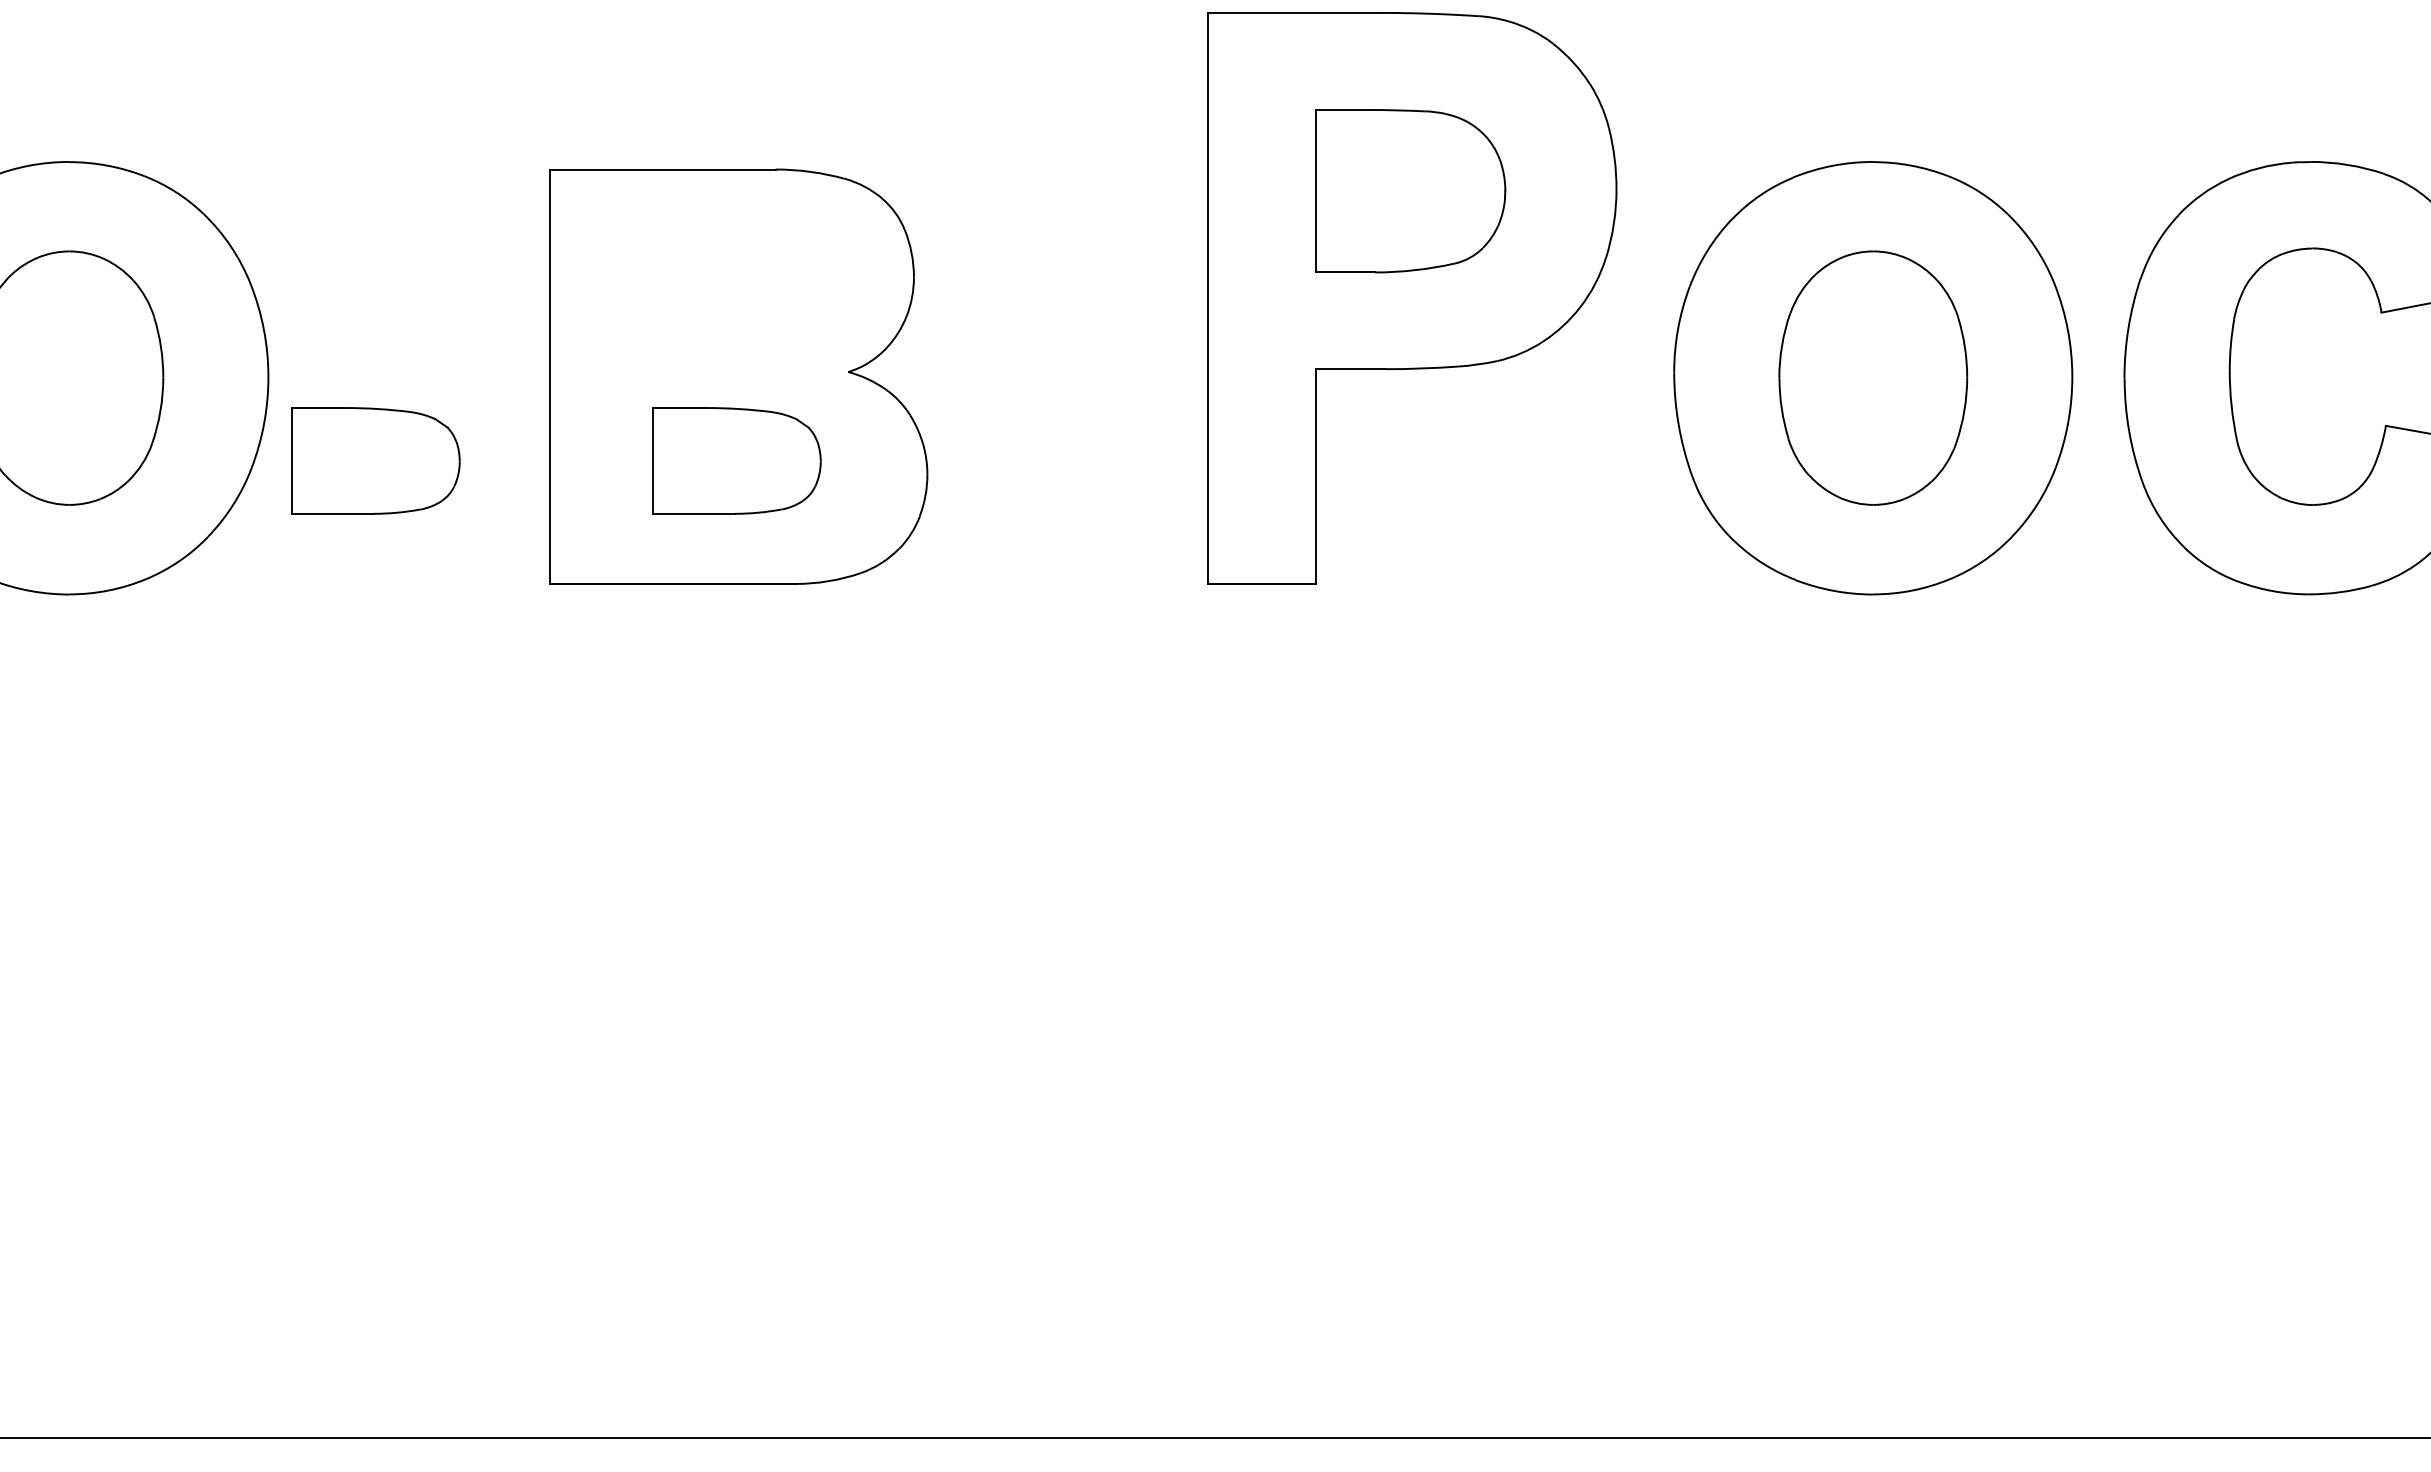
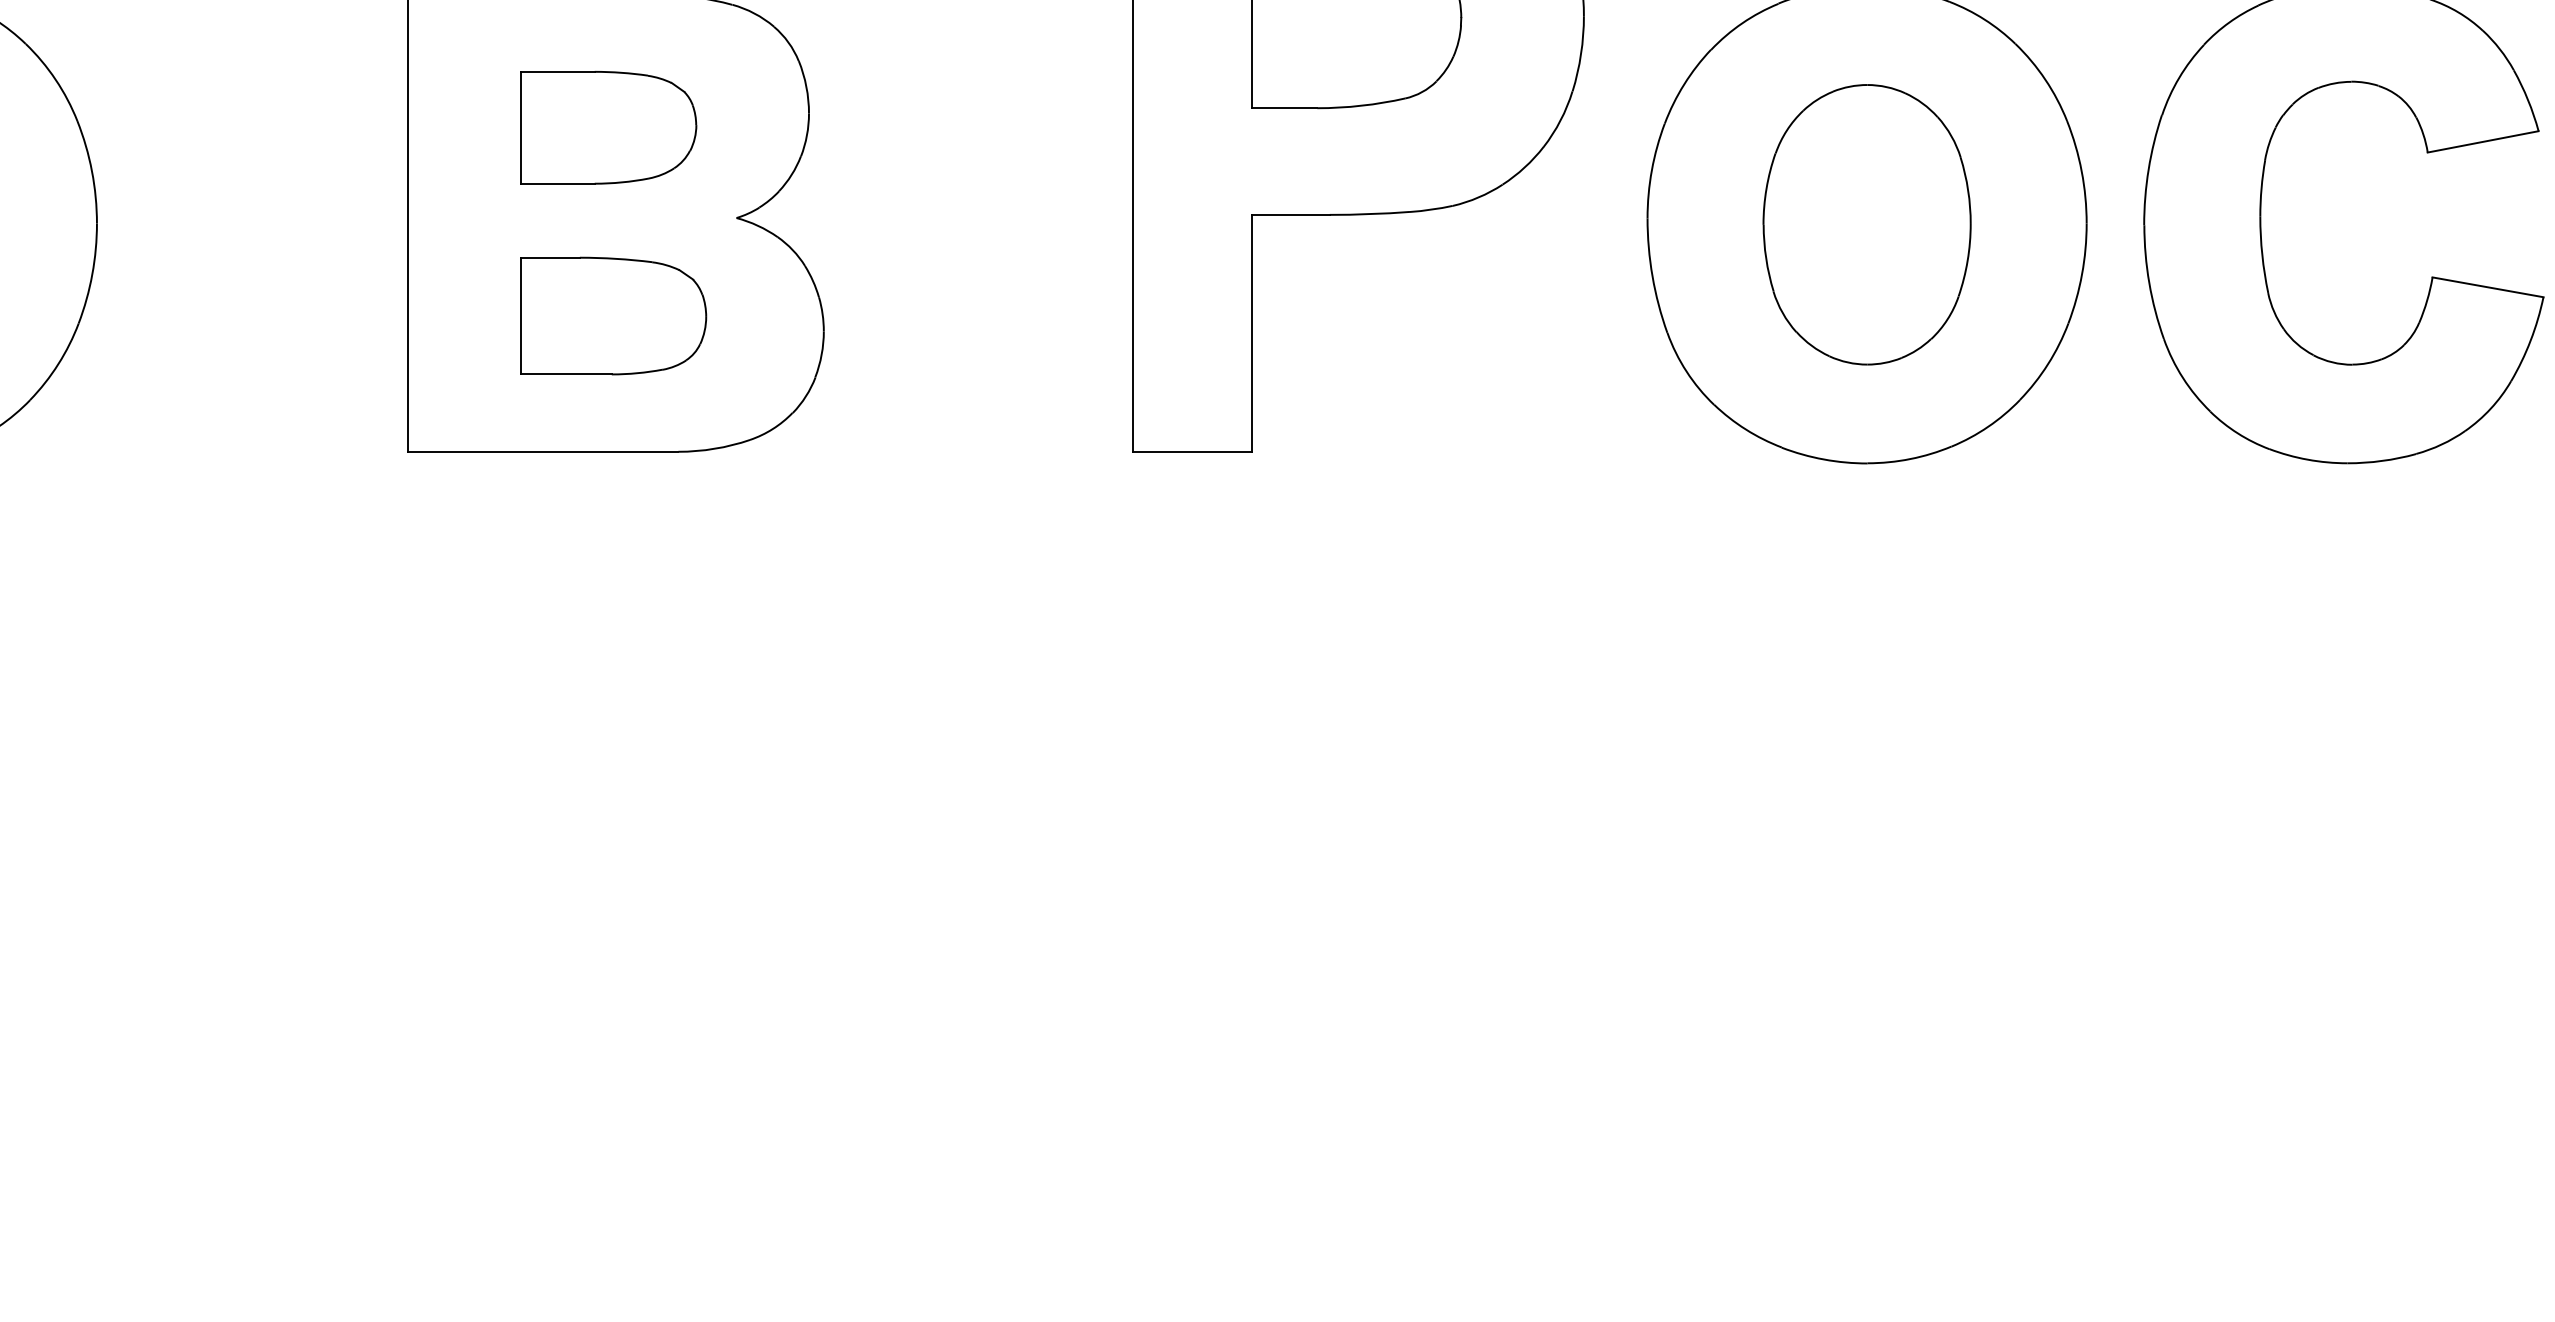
part: (732, 289) -> (608, 127), added
part: (375, 460) -> (215, 315), removed

